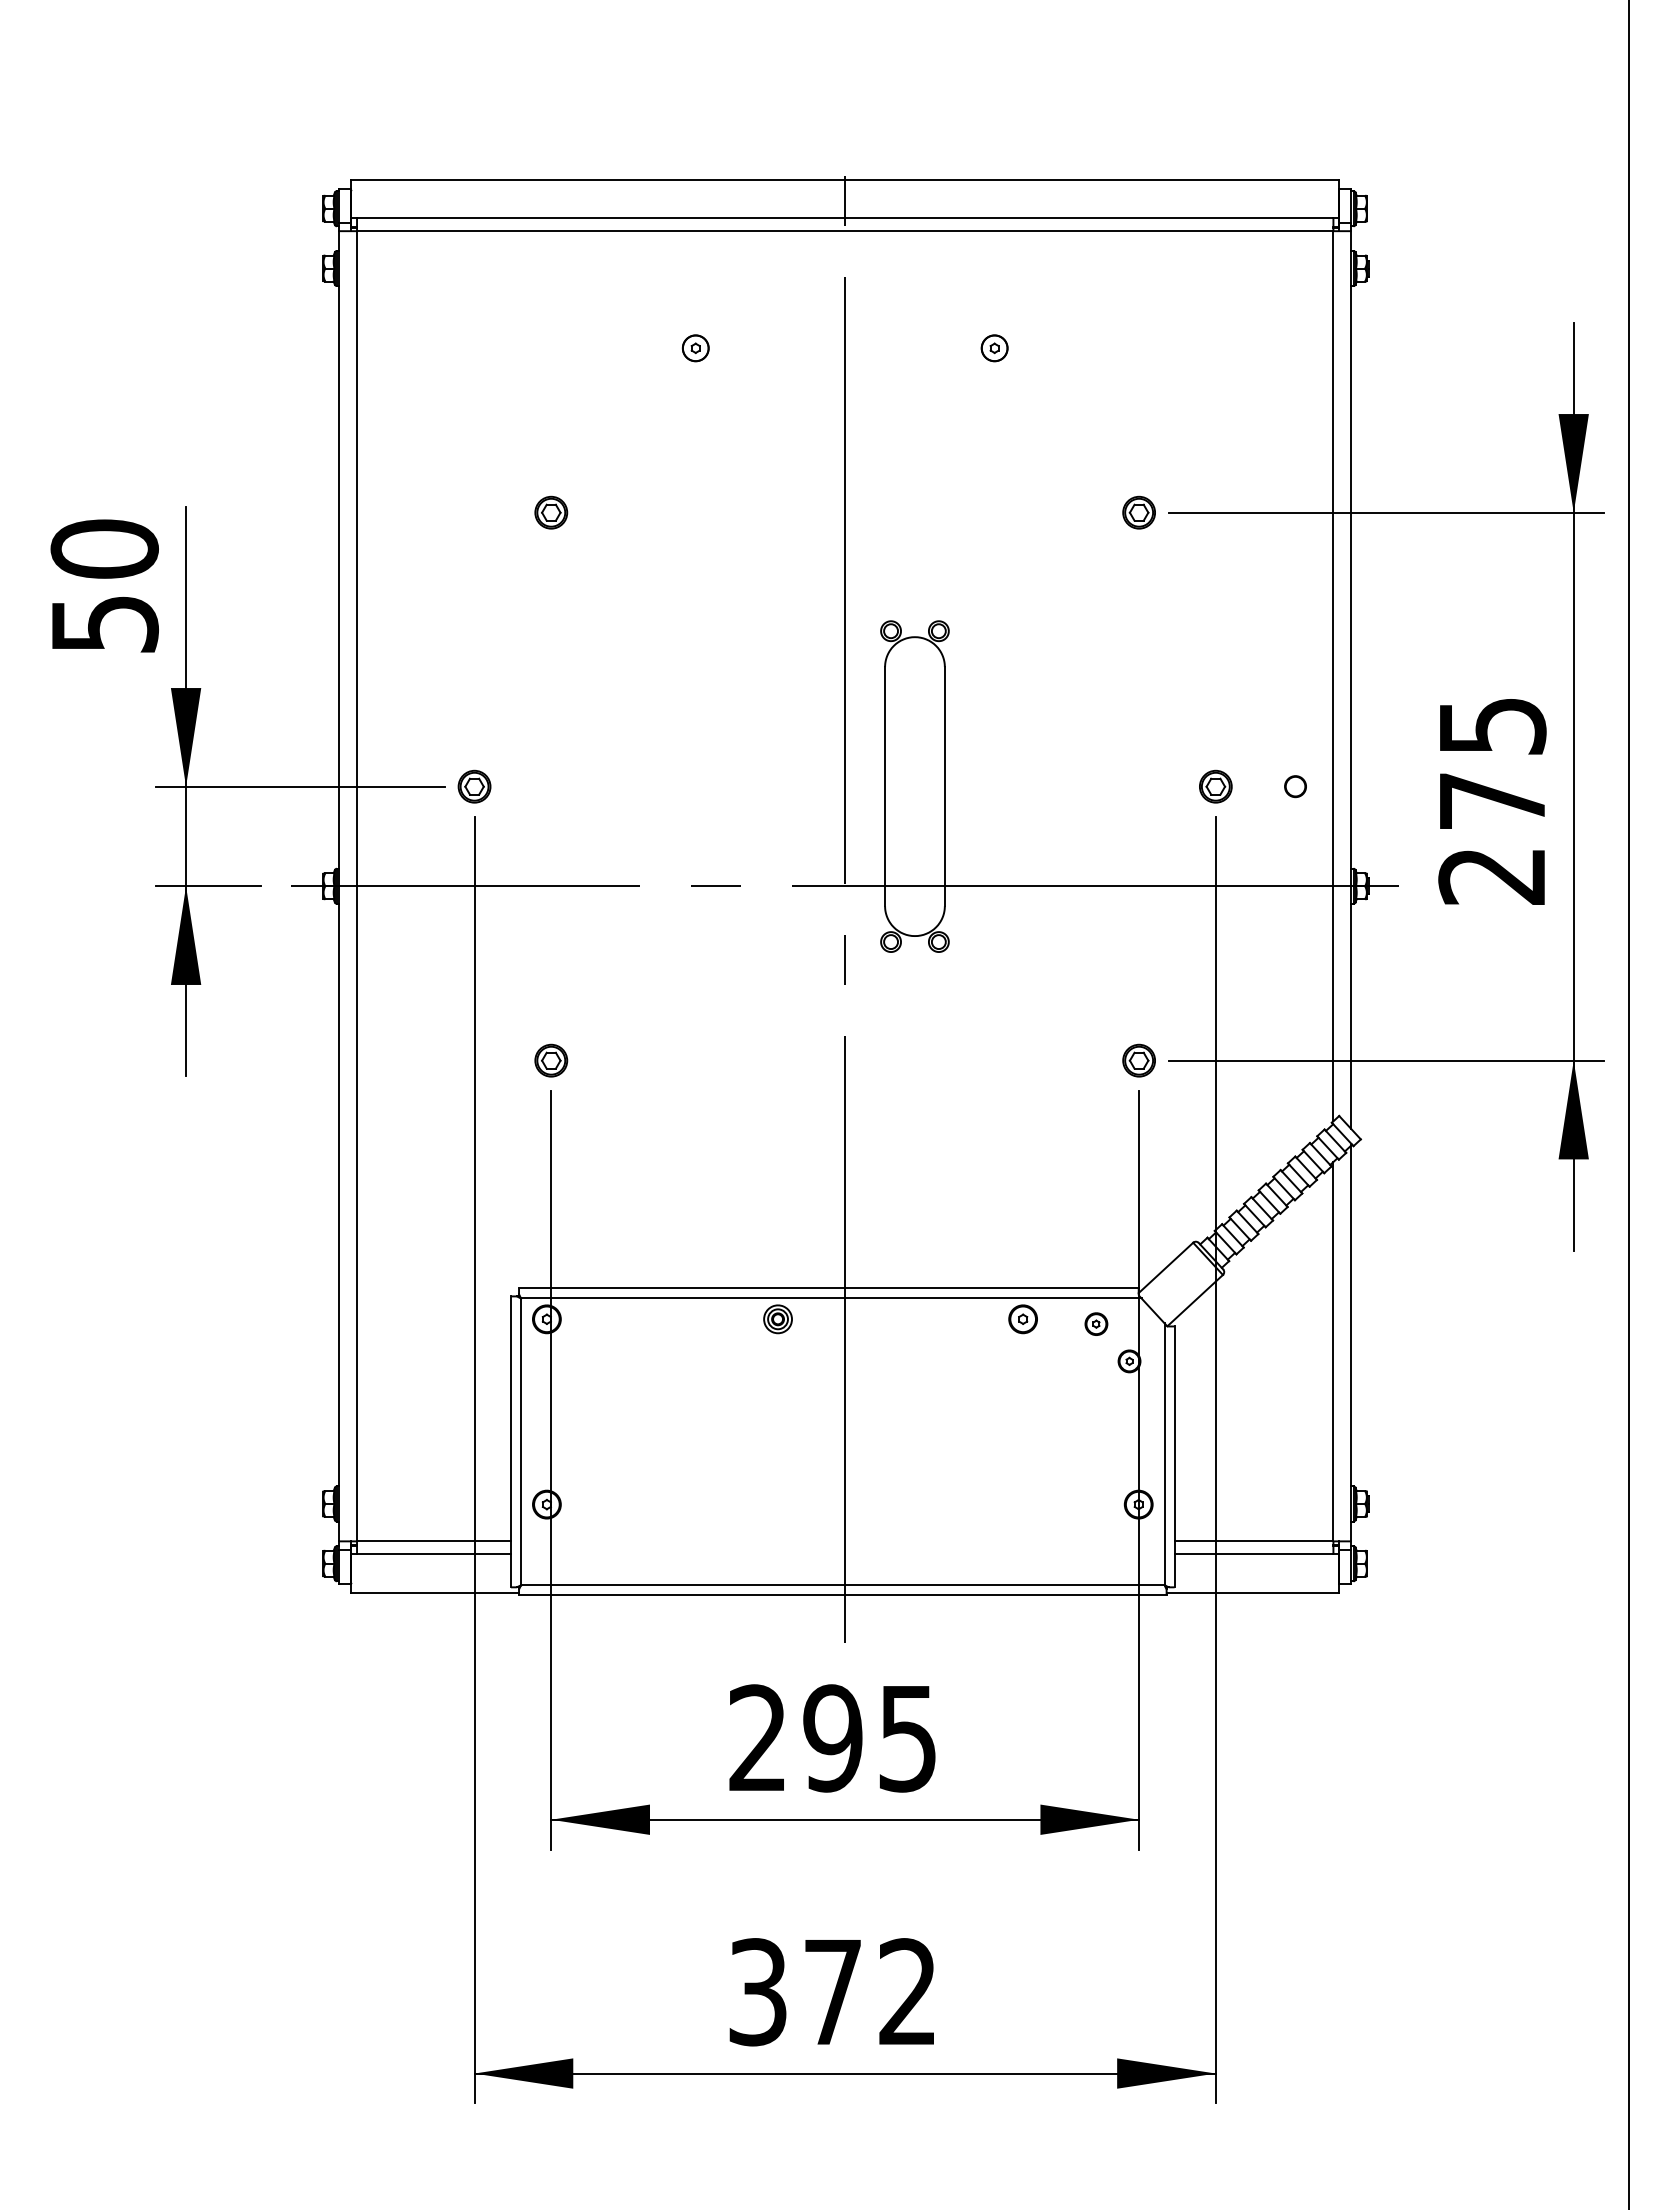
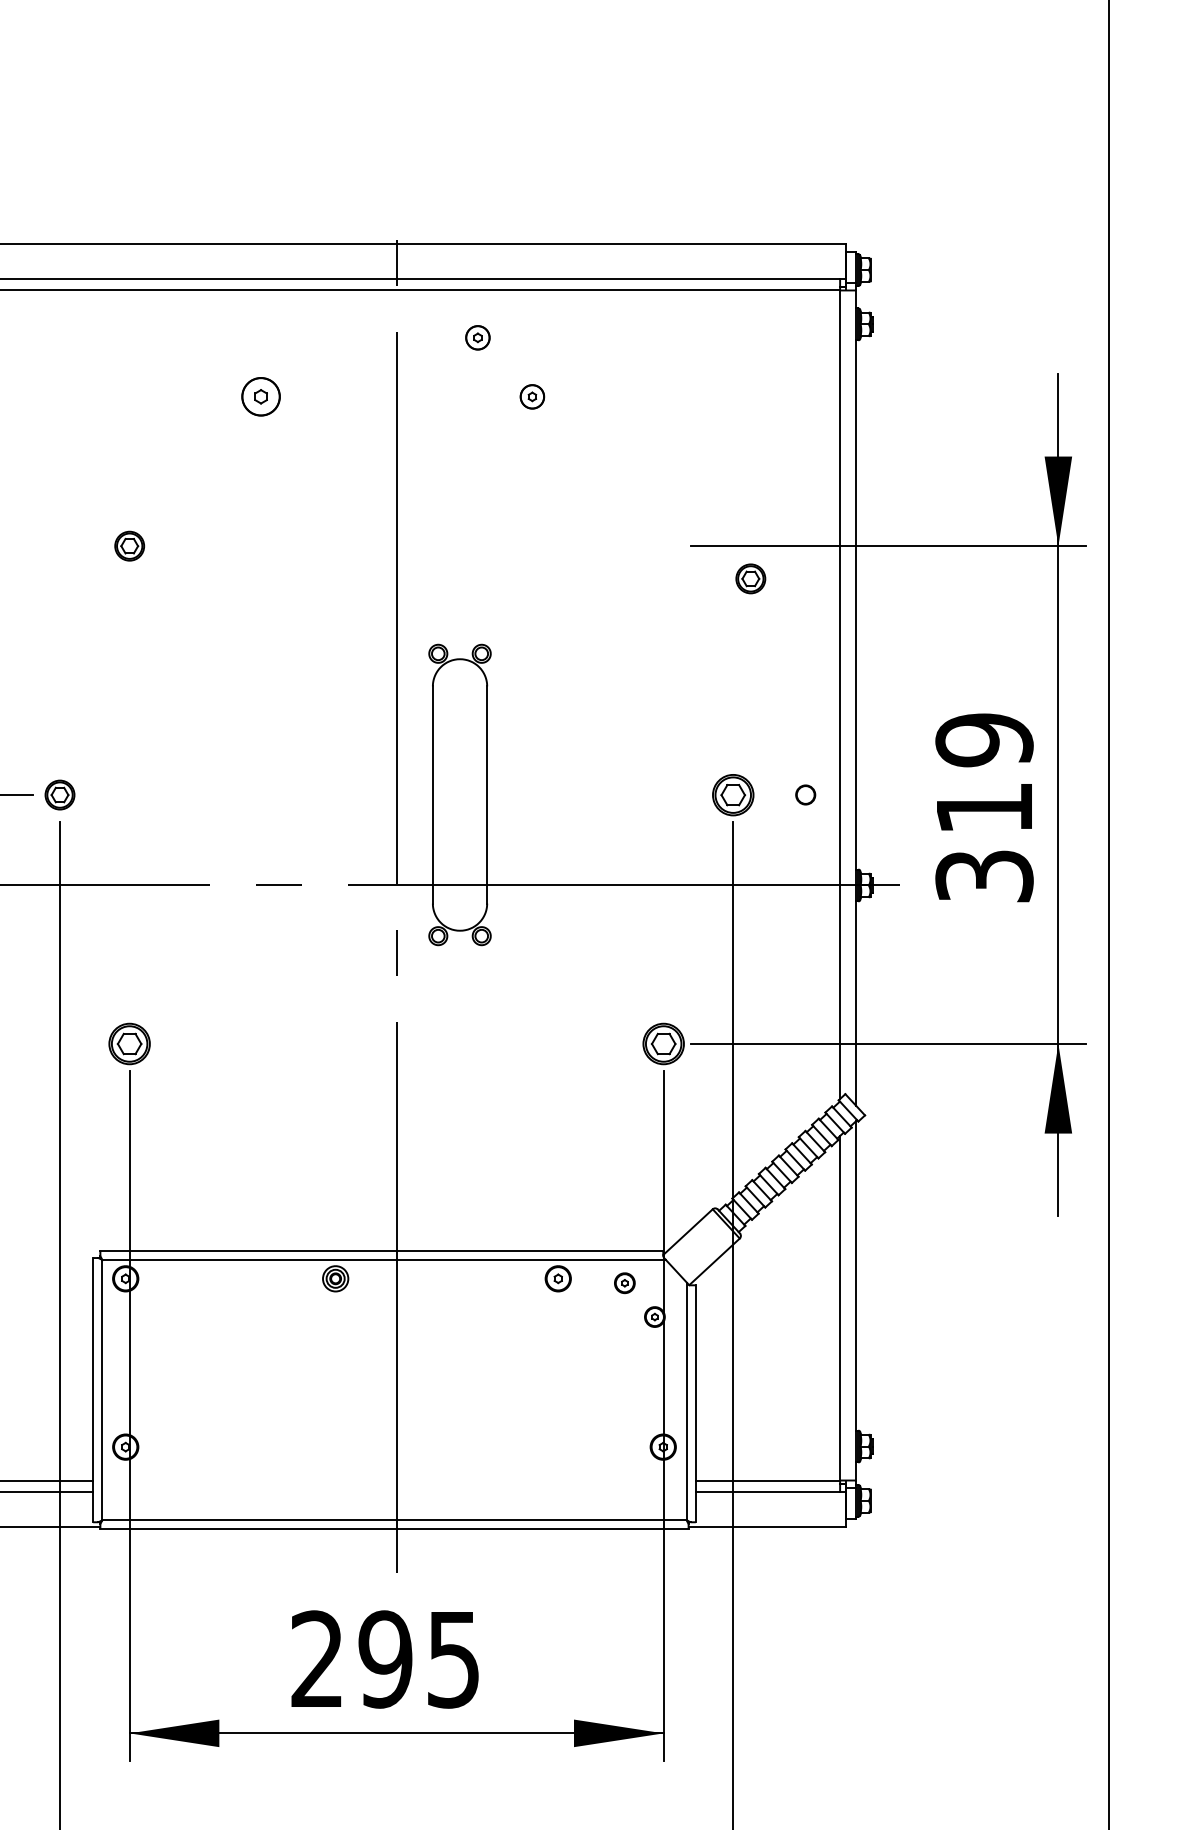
part: (934, 283) -> (477, 337), added
part: (695, 348) -> (260, 397), size x1.6
part: (1138, 512) -> (750, 578), moved
part: (1215, 786) -> (733, 794), size x1.4
text: (1492, 800) -> (984, 807), 275 -> 319
part: (551, 1060) -> (129, 1043), size x1.4
part: (1138, 1060) -> (663, 1043), size x1.4

